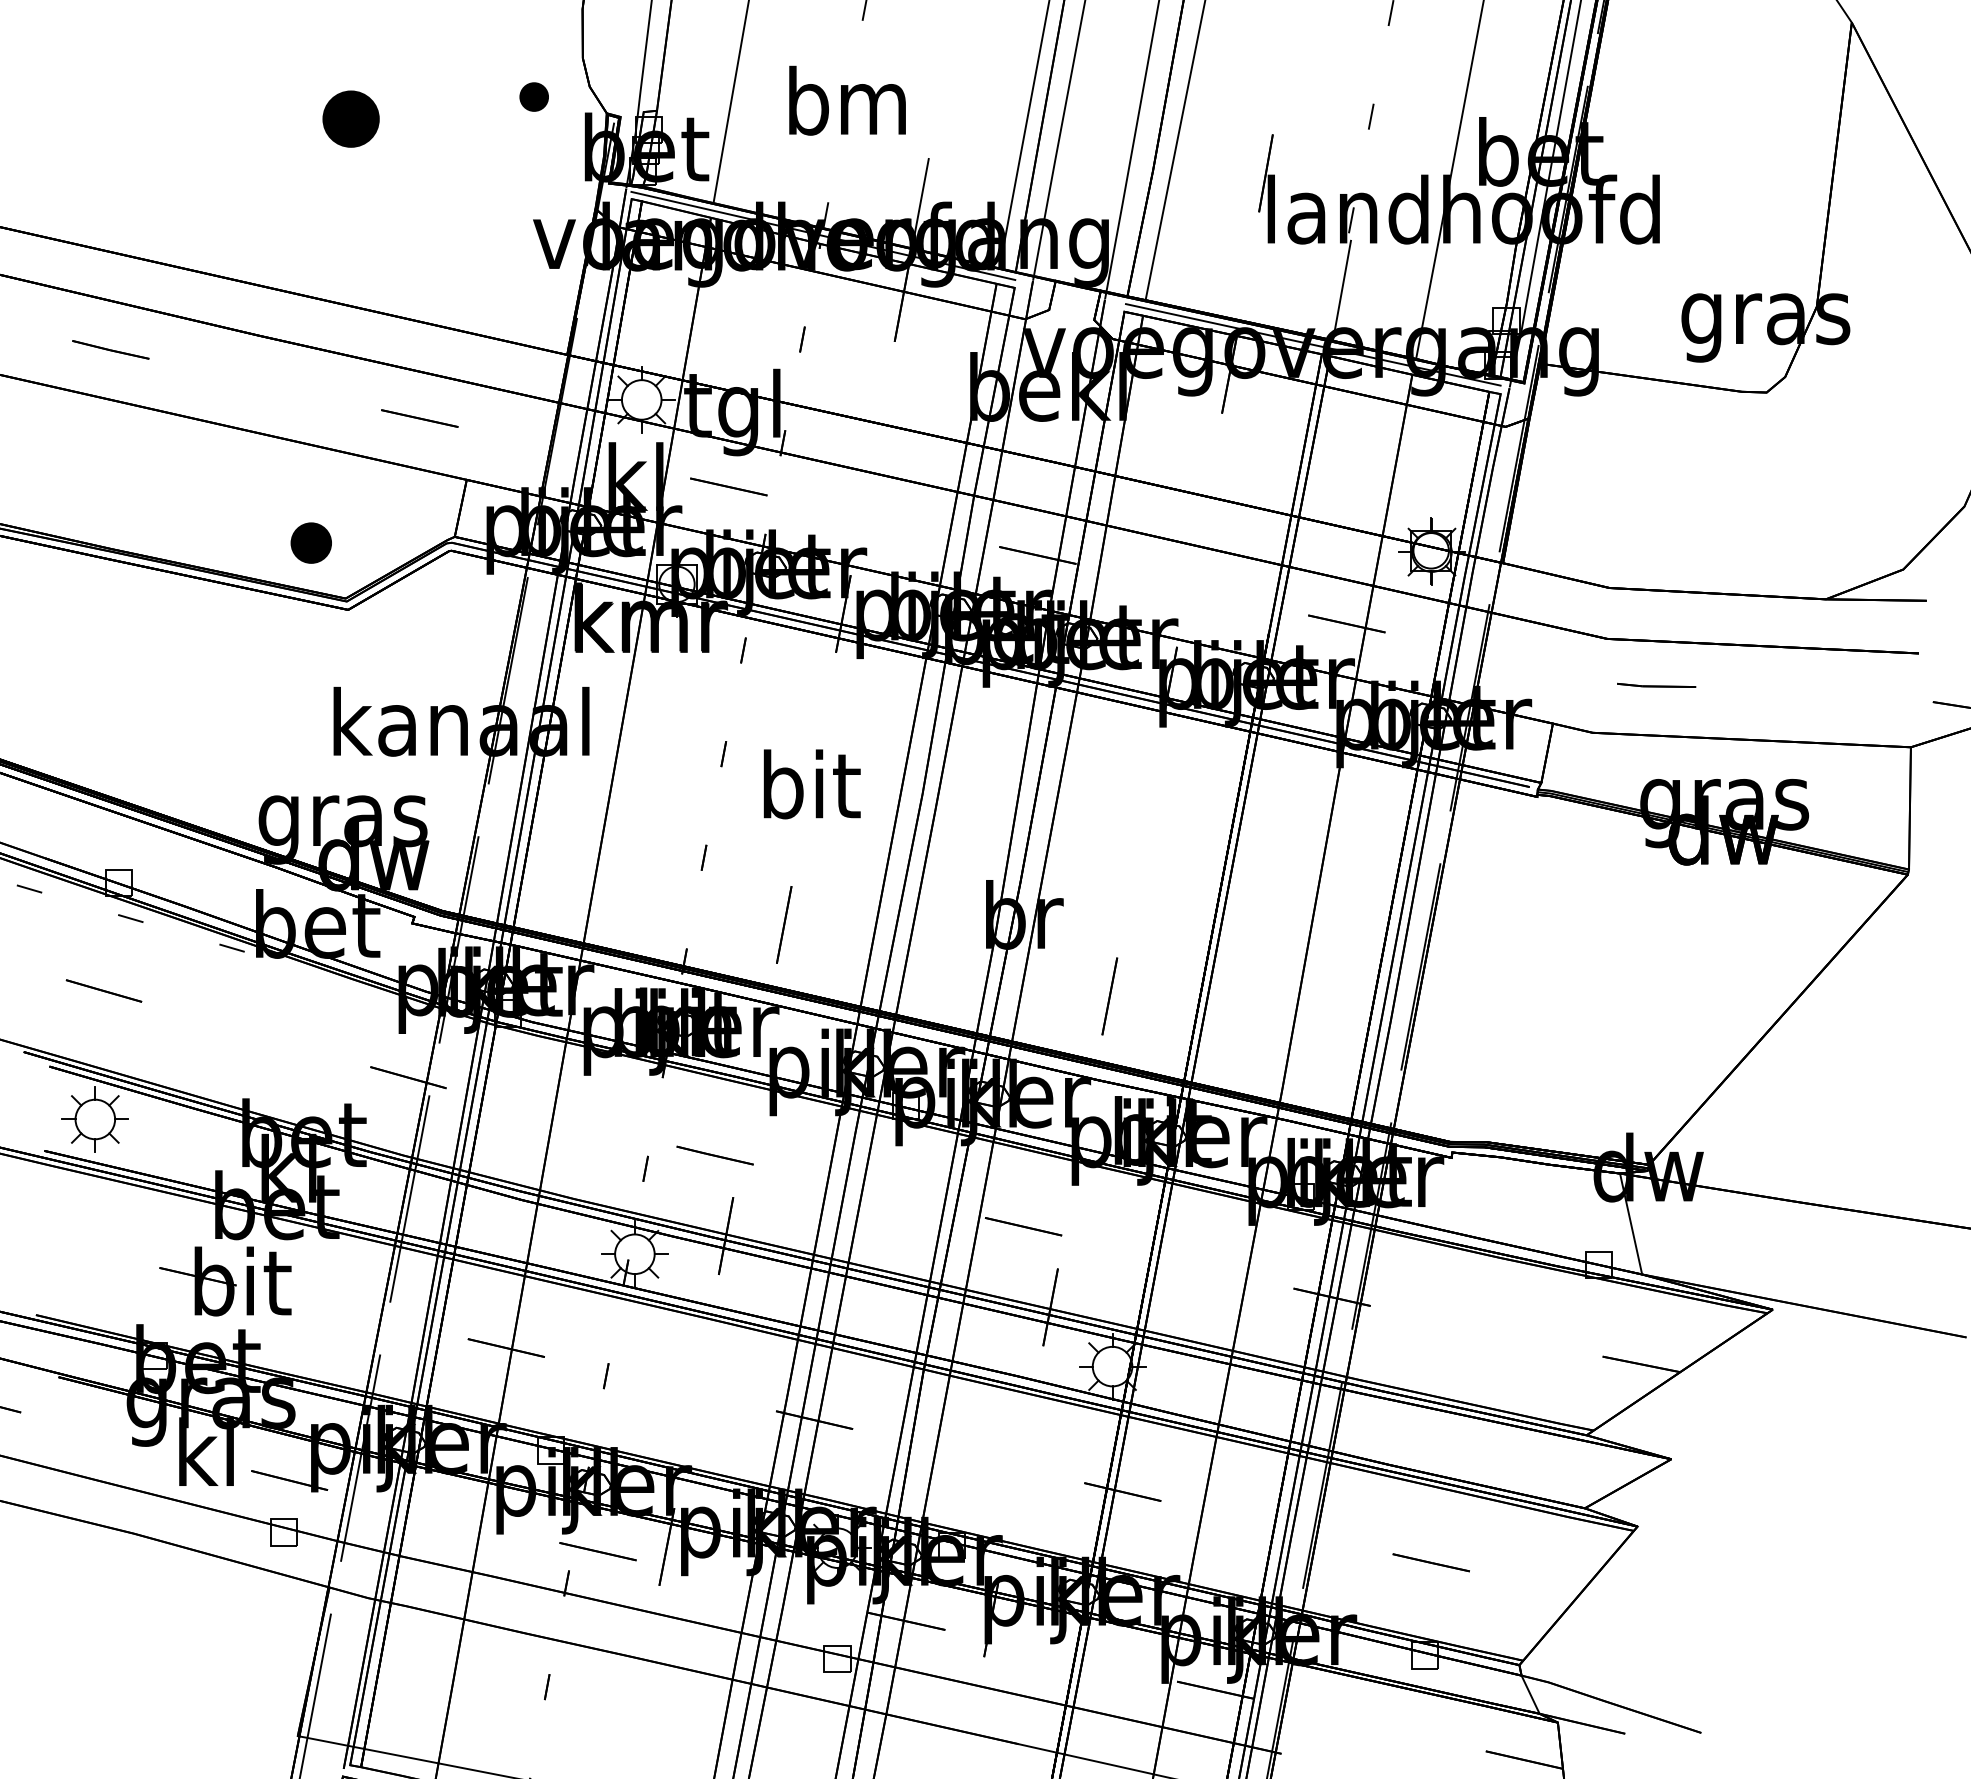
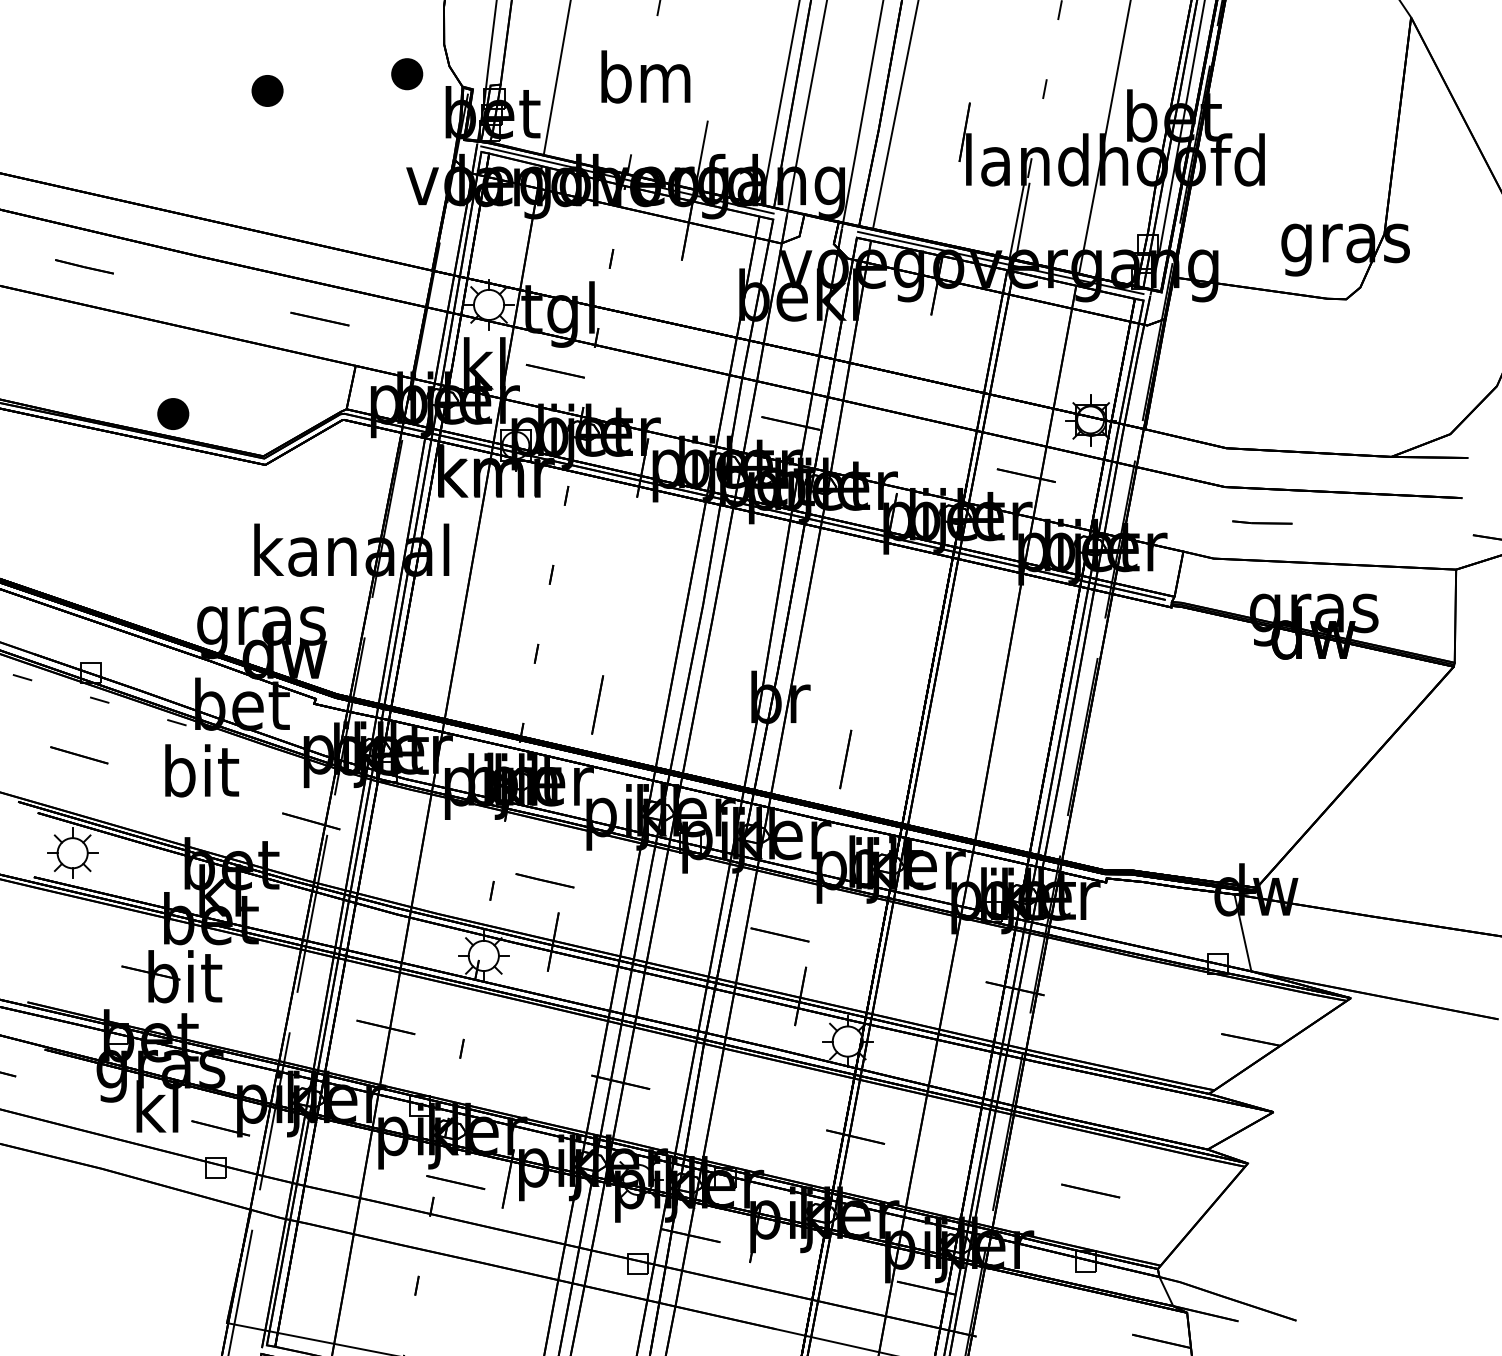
part: (533, 96) -> (406, 73), size x1.43
part: (350, 118) -> (267, 90), size x0.71
line: (1333, 290) -> (1016, 221), added
part: (310, 542) -> (172, 413), moved
text: (811, 784) -> (201, 770), moved

